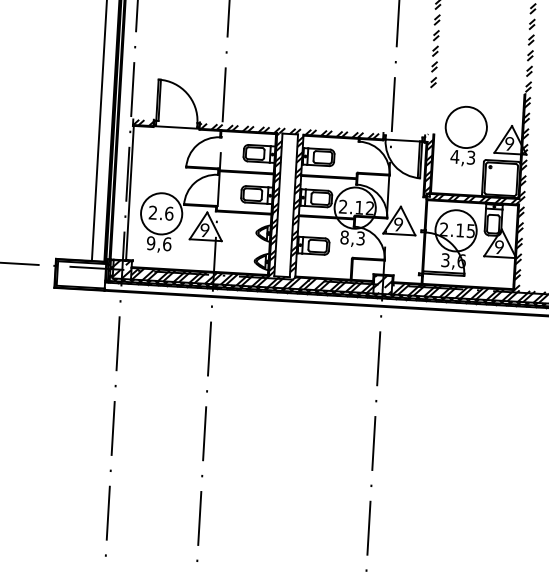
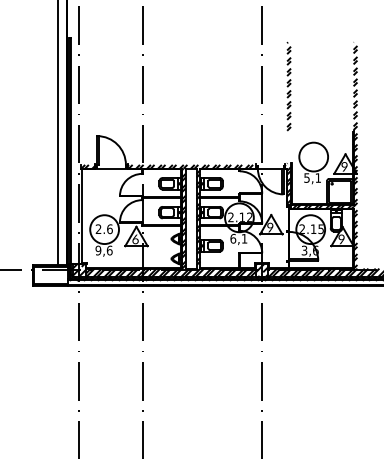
text: (462, 156) -> (312, 177), 4,3 -> 5,1
text: (204, 230) -> (135, 239), 9 -> 6
text: (352, 237) -> (238, 238), 8,3 -> 6,1

